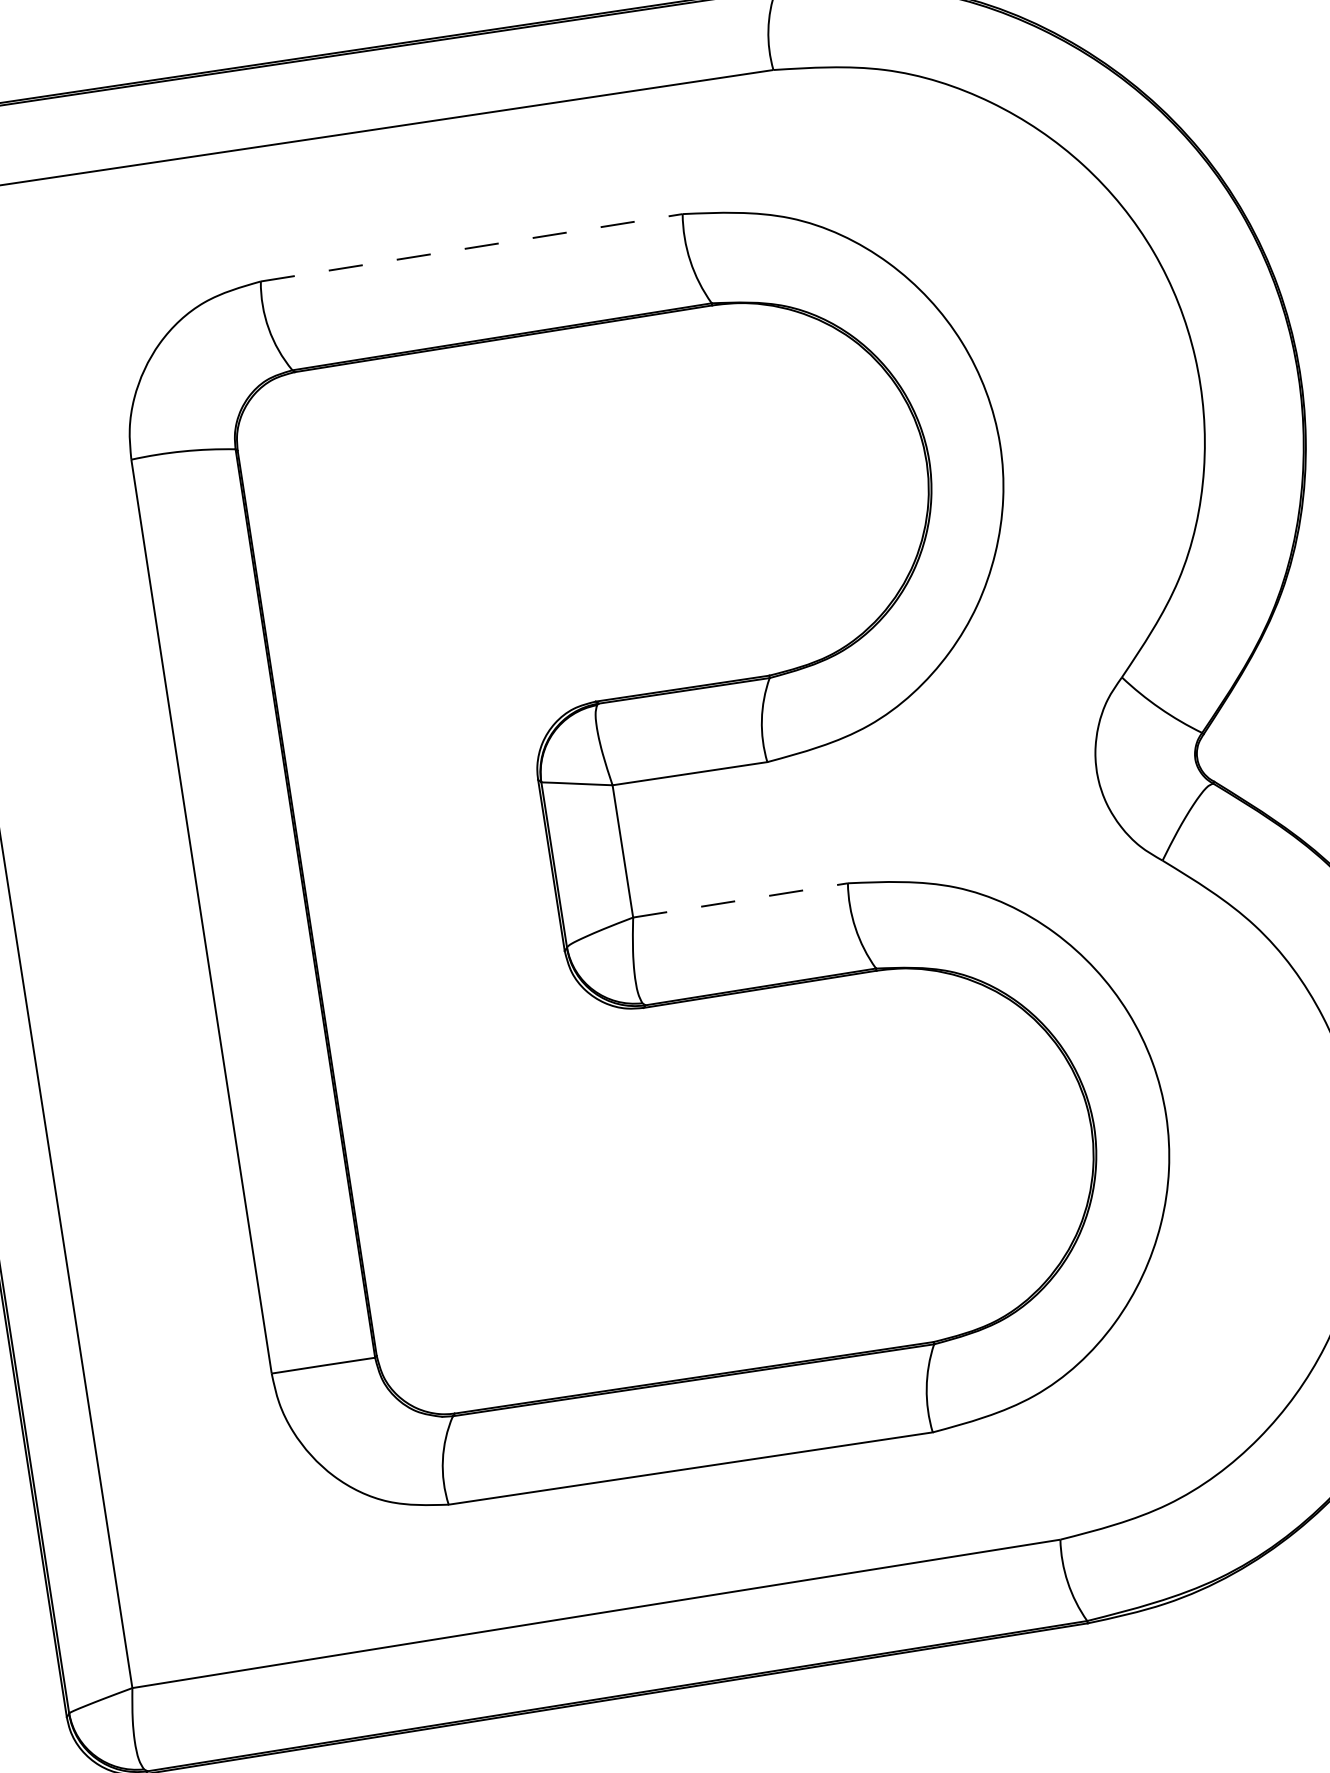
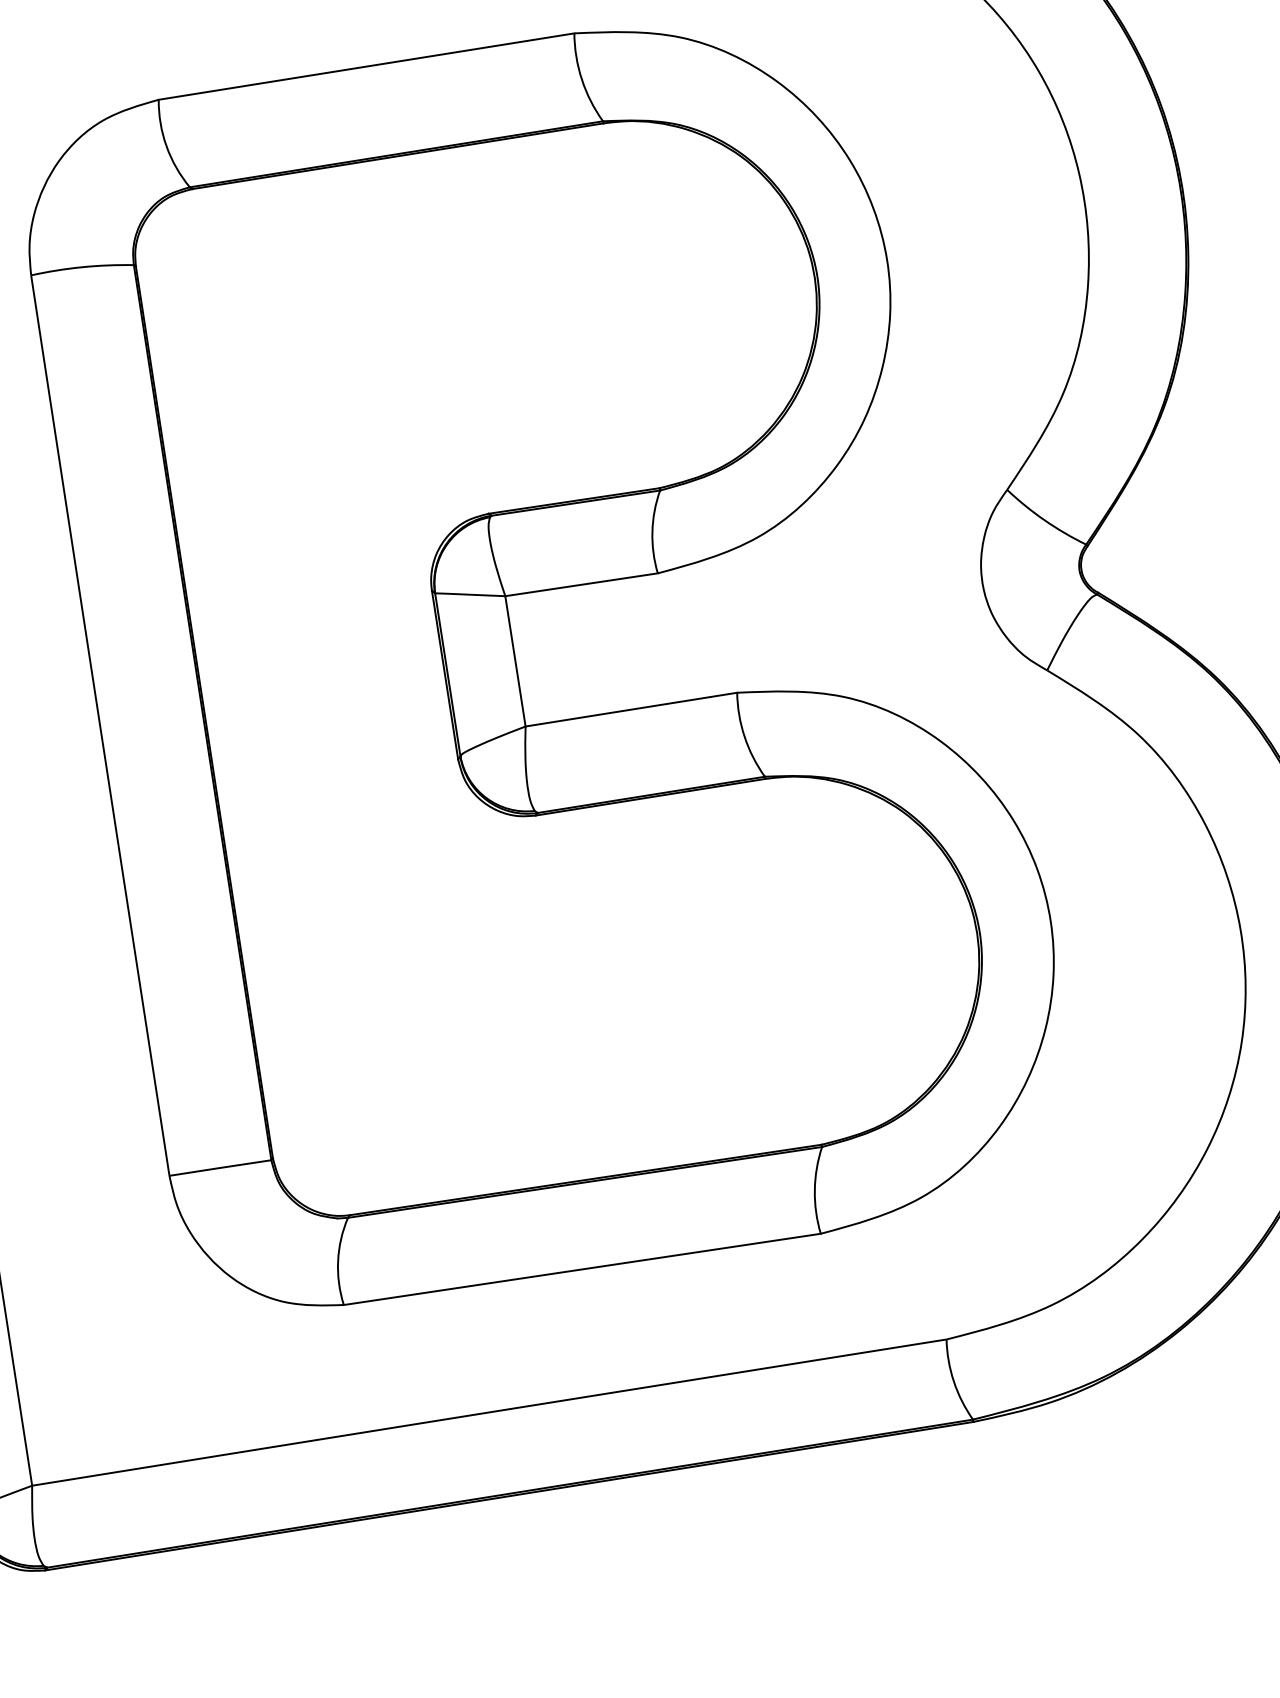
line: (471, 247) -> (366, 66), dashed -> solid
line: (740, 900) -> (631, 709), dashed -> solid

